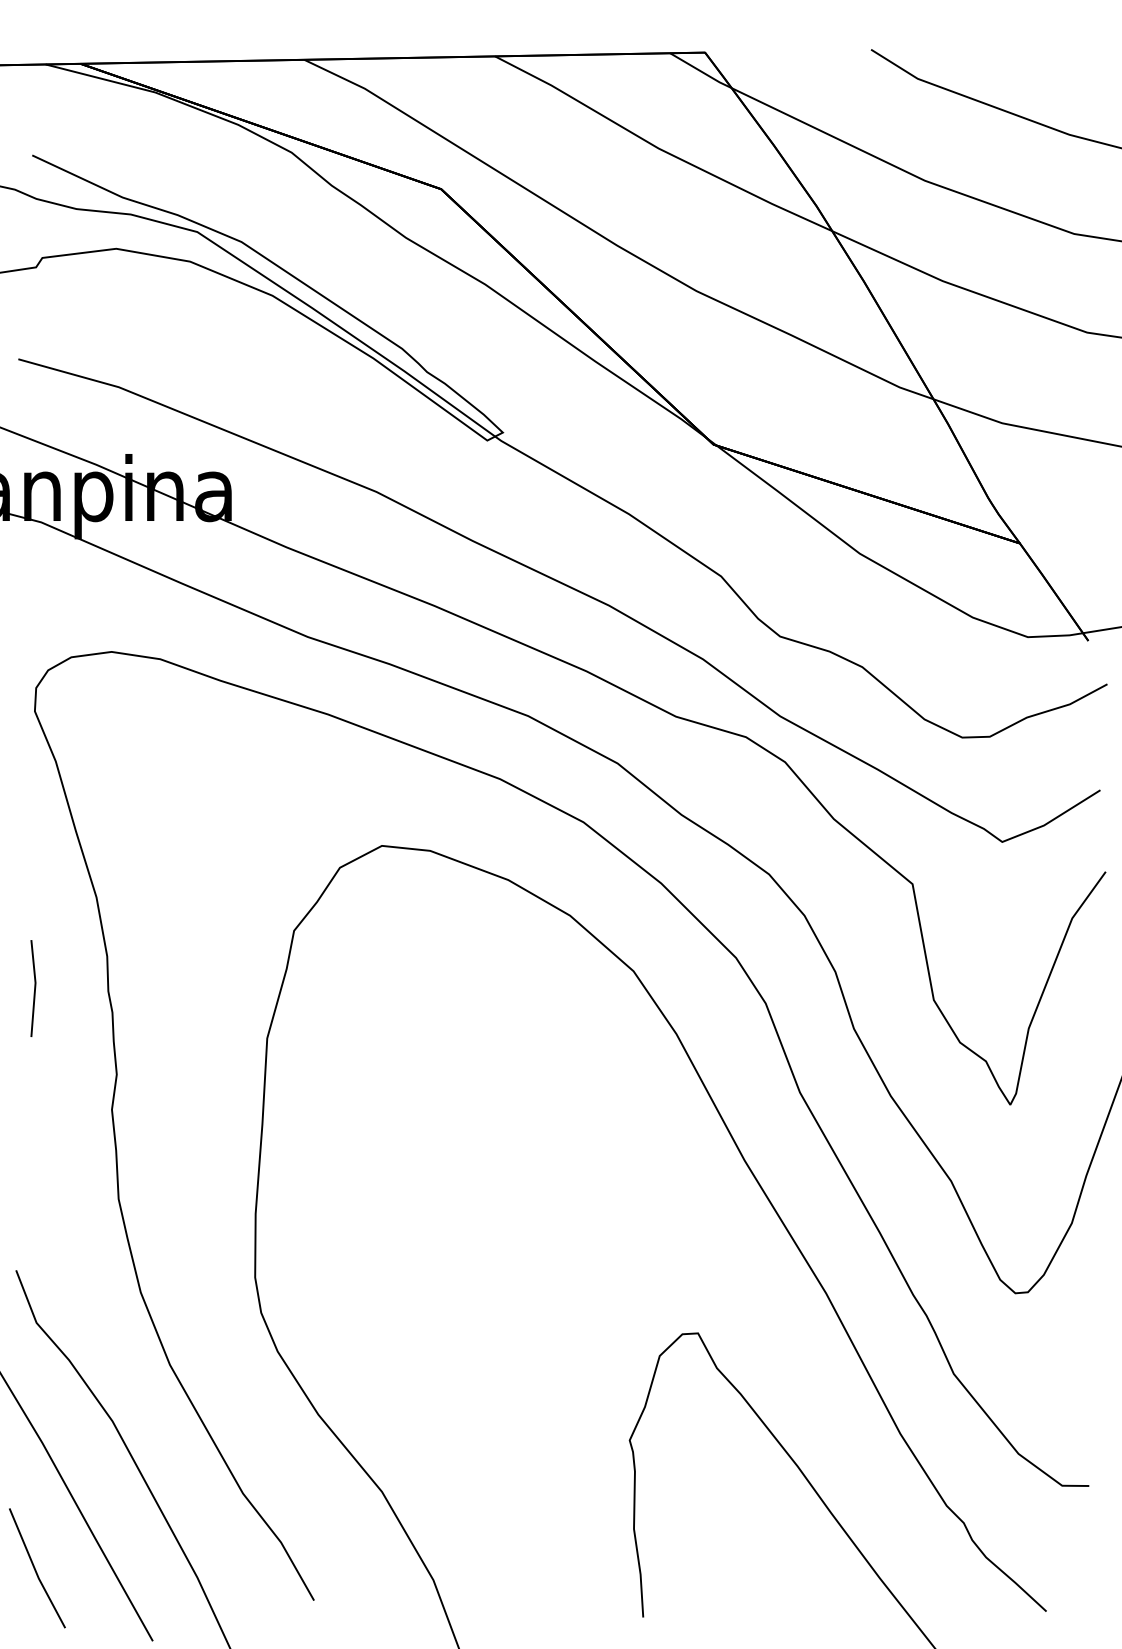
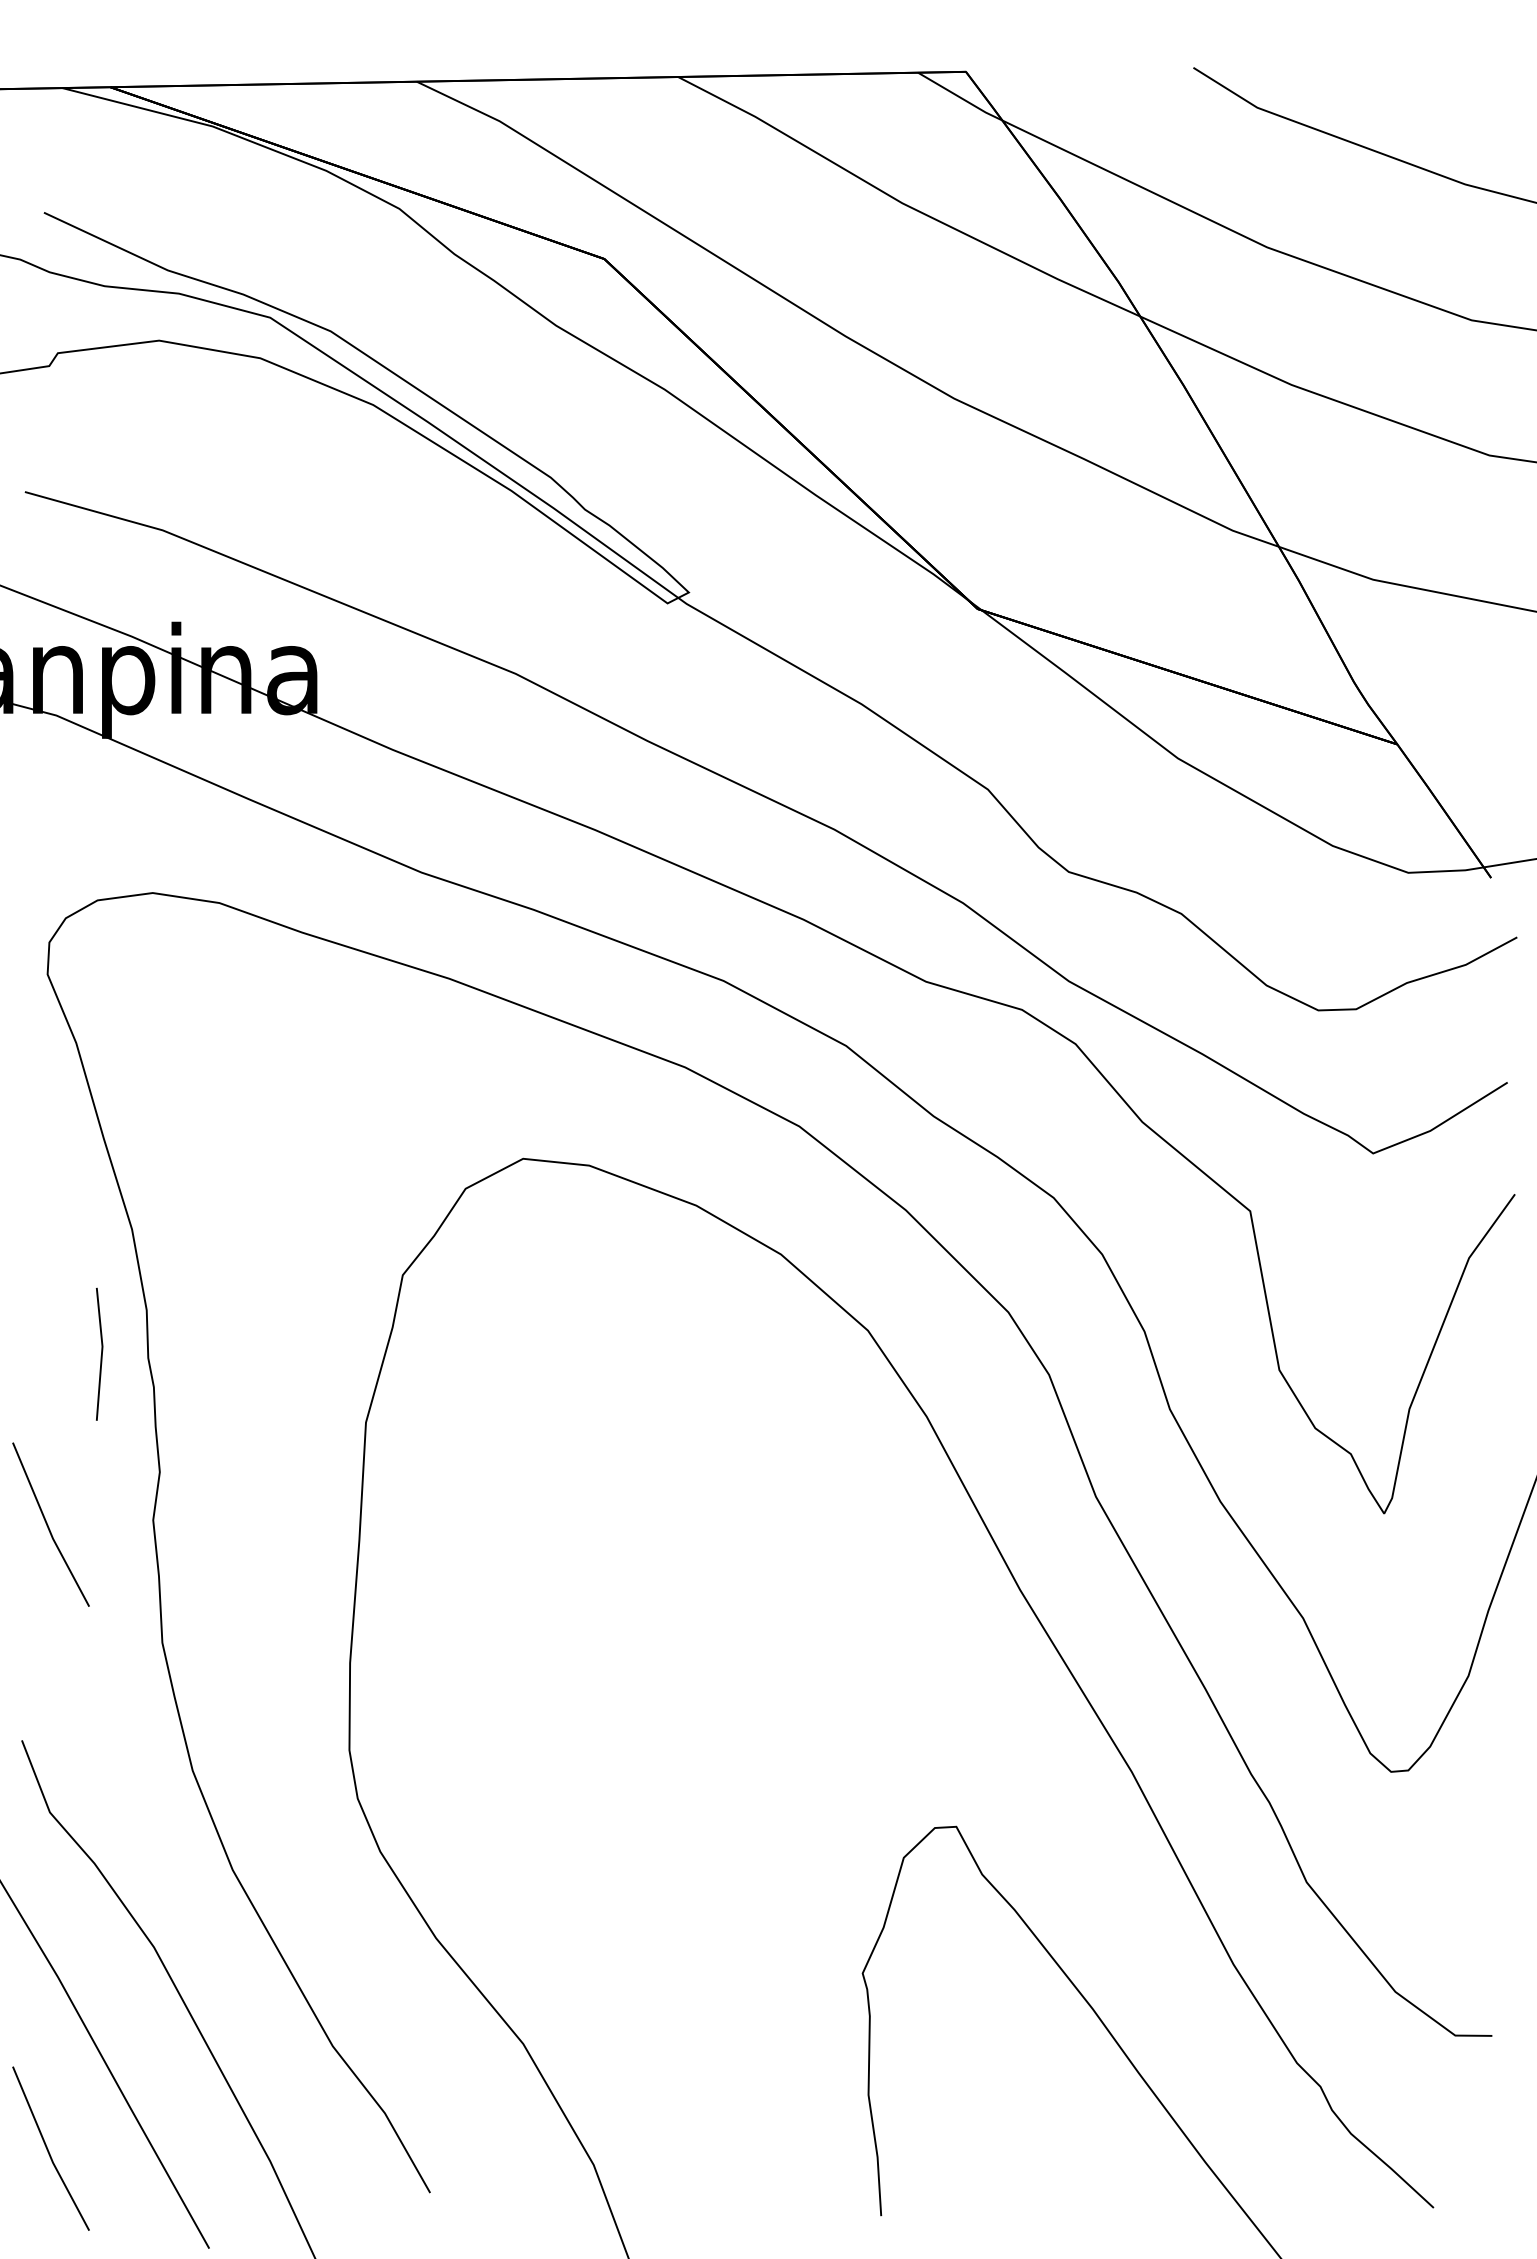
line: (34, 987) -> (101, 1353), moved
line: (35, 1112) -> (48, 1524), added

